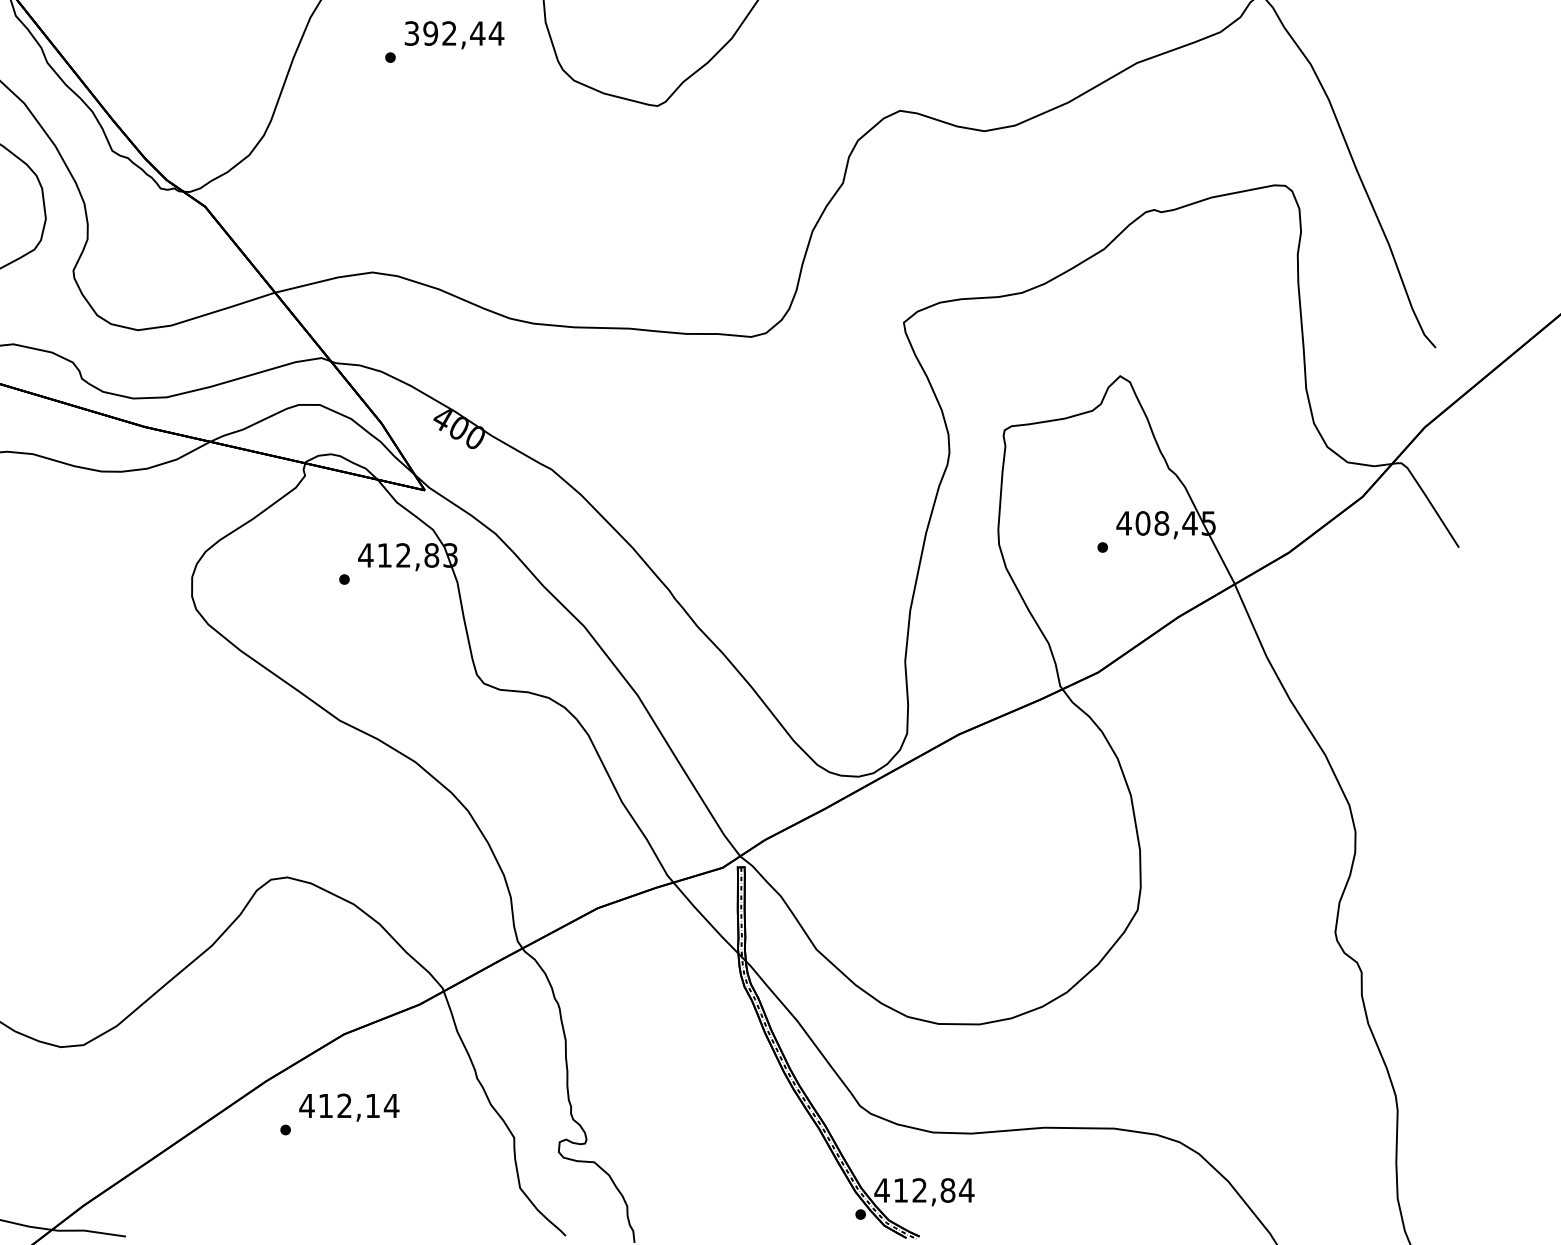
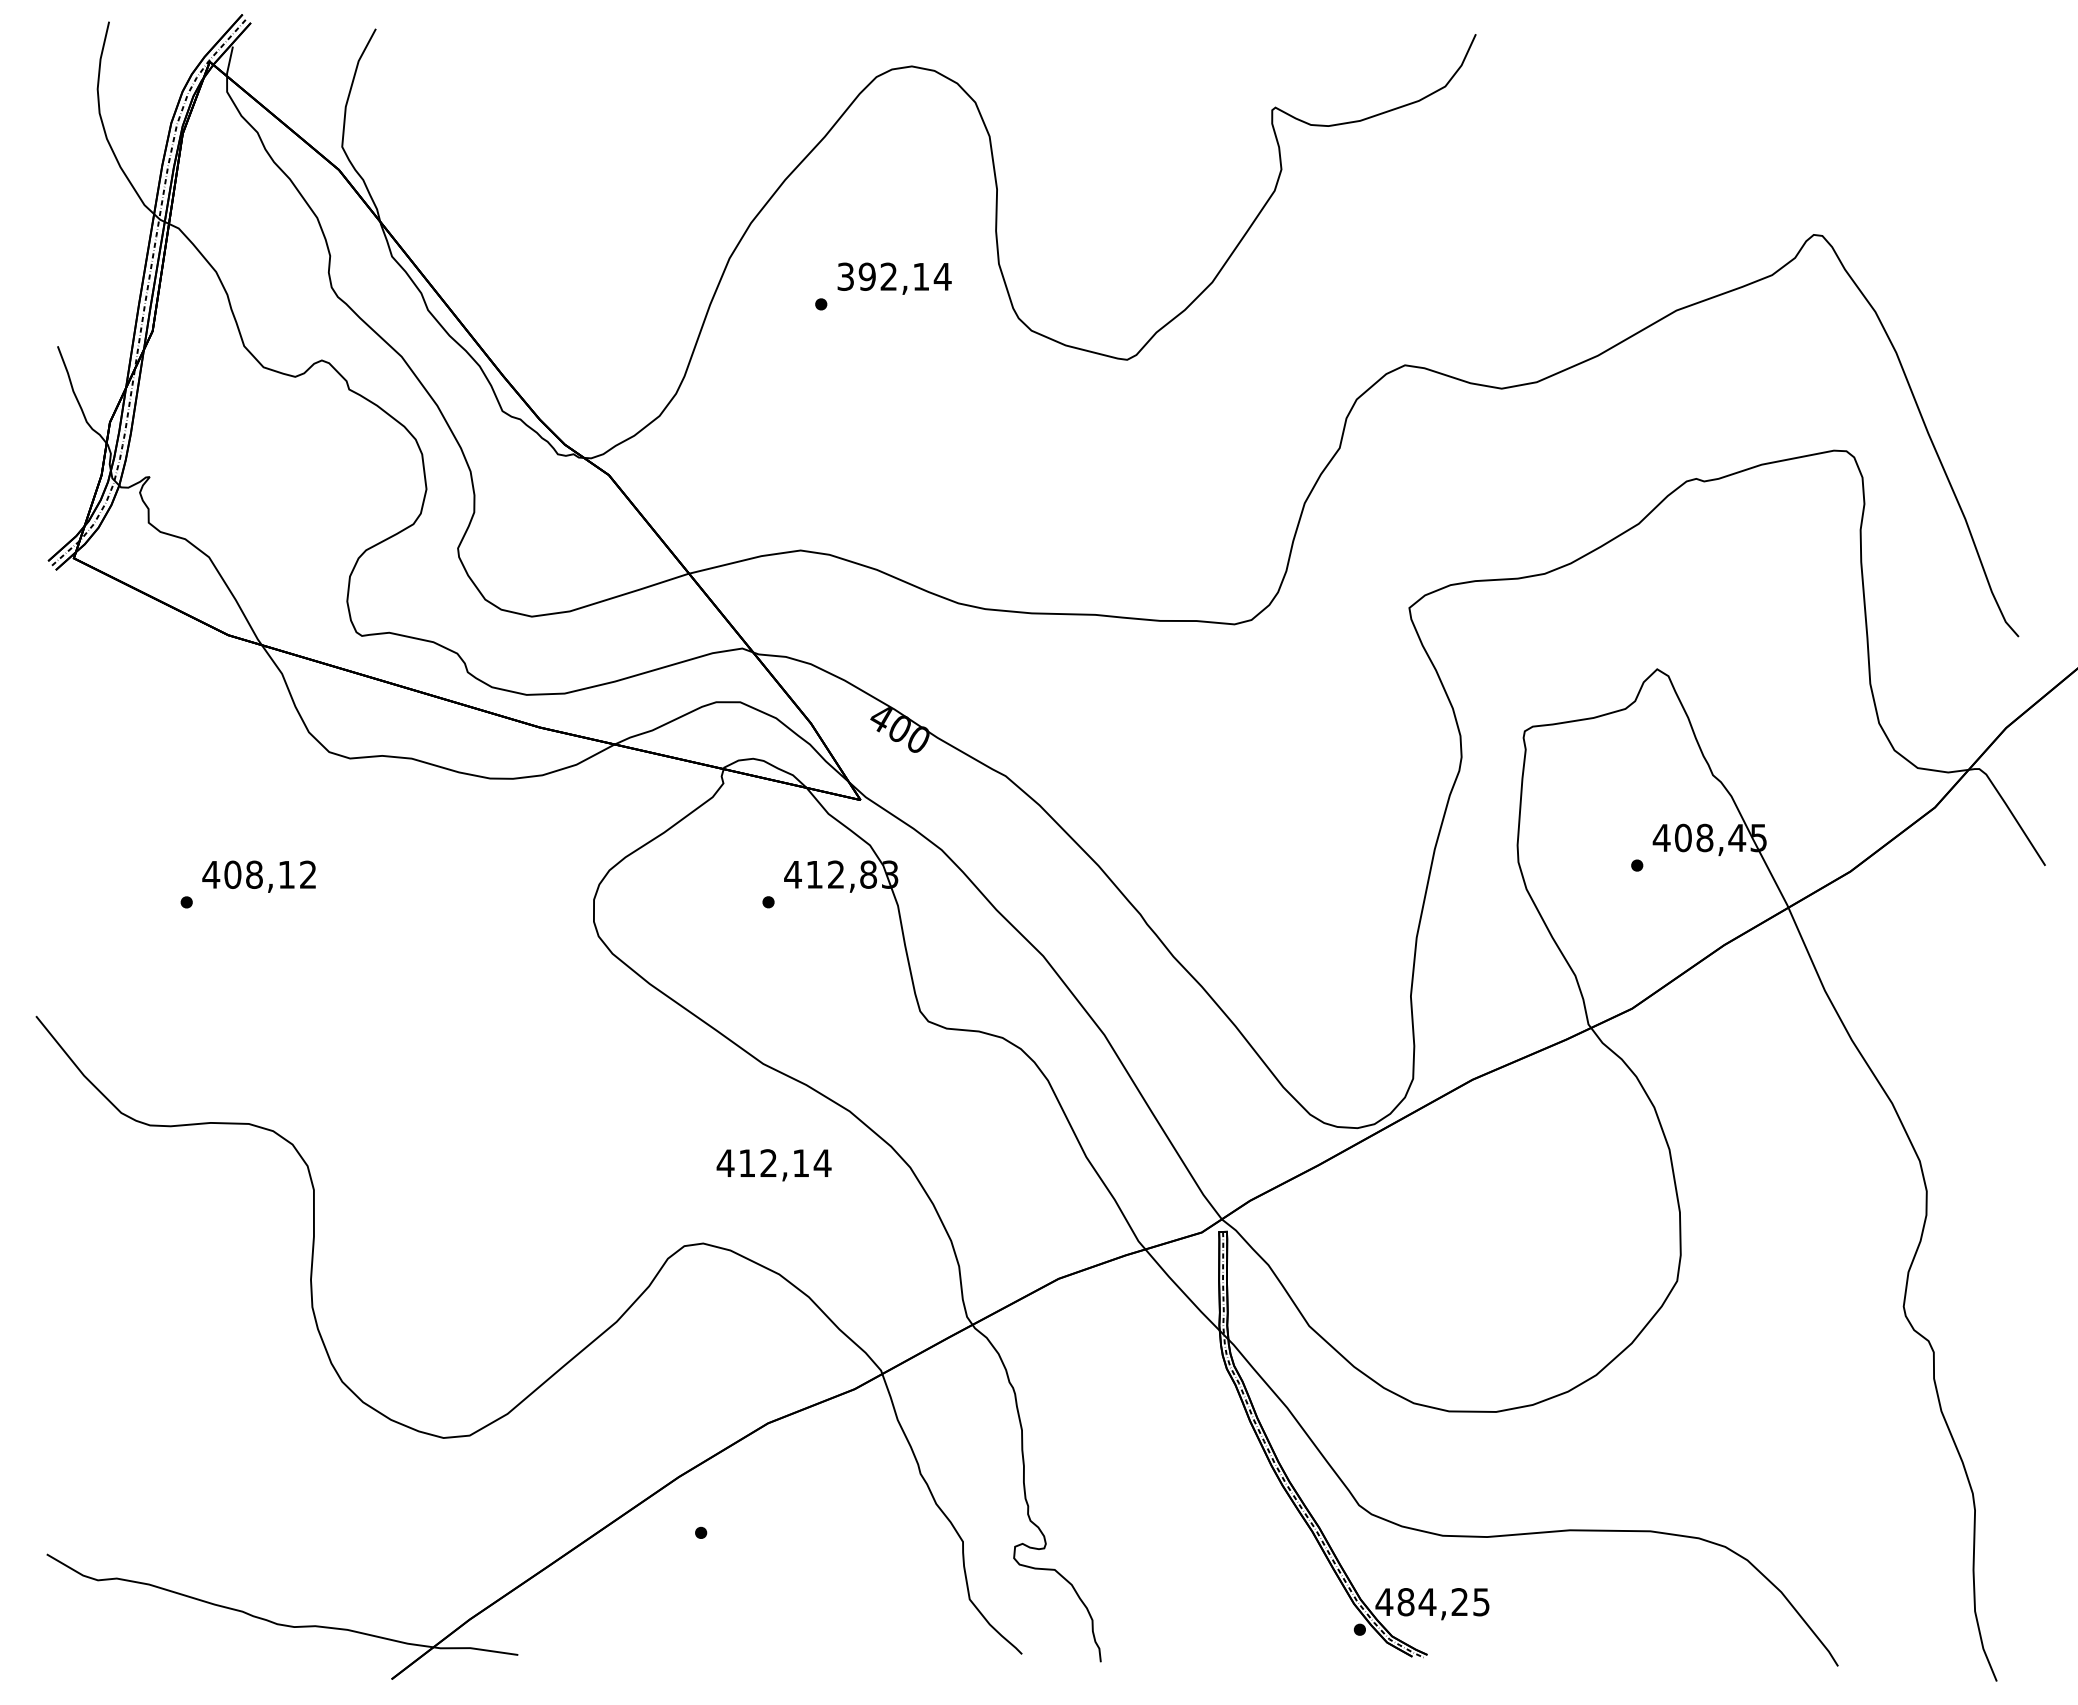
text: (478, 33) -> (921, 276), 392,44 -> 392,14
text: (348, 1107) -> (773, 1165), moved
text: (933, 1190) -> (1443, 1602), 412,84 -> 484,25

